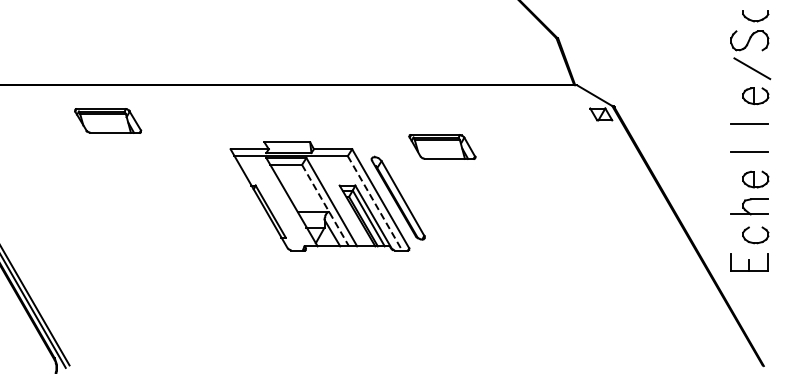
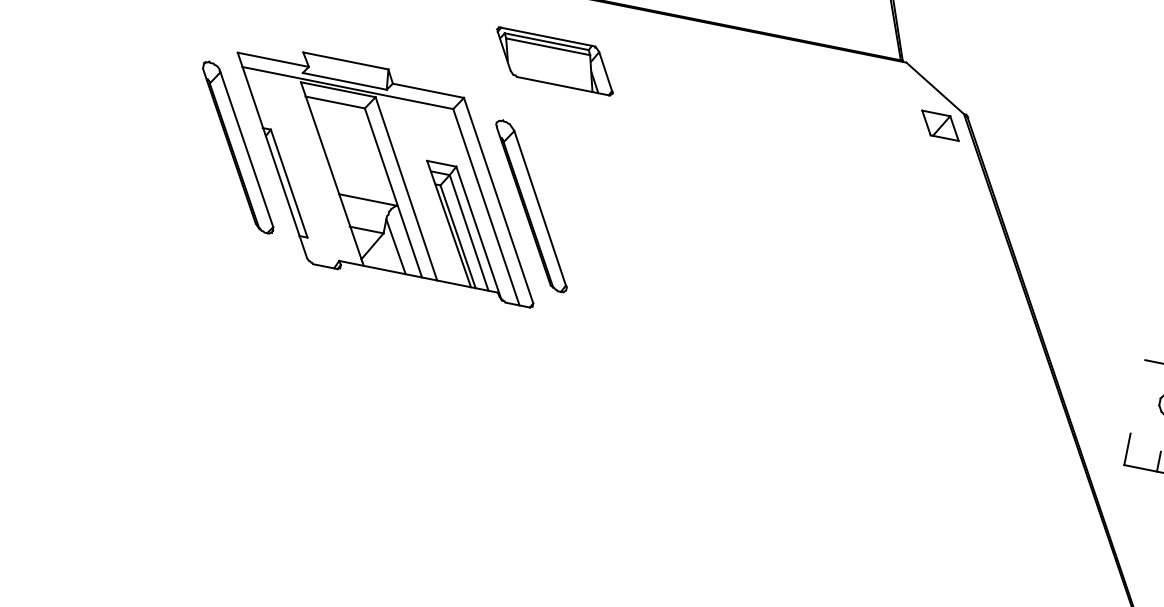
part: (442, 146) -> (555, 60), moved
part: (240, 197) -> (238, 146), added
line: (375, 203) -> (487, 207), dashed -> solid
line: (325, 206) -> (393, 194), dashed -> solid

